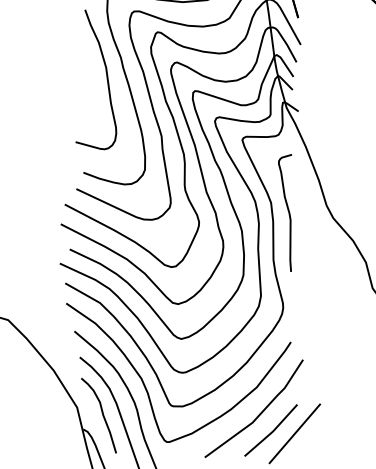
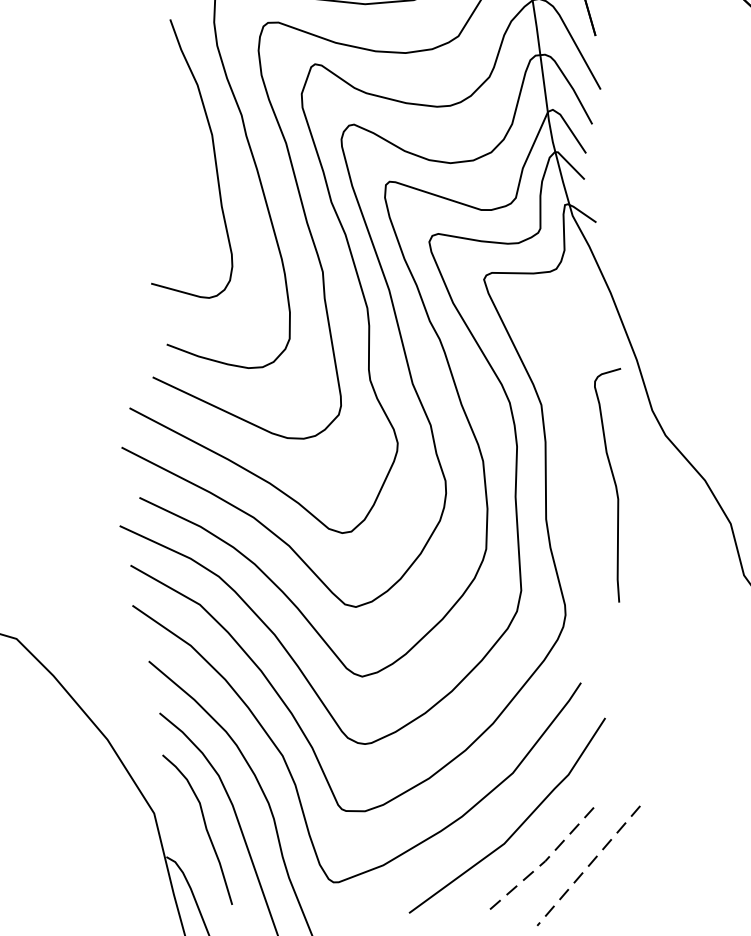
curve: (287, 210) -> (612, 479), moved
line: (273, 431) -> (546, 861), solid -> dashed
line: (294, 433) -> (588, 865), solid -> dashed

